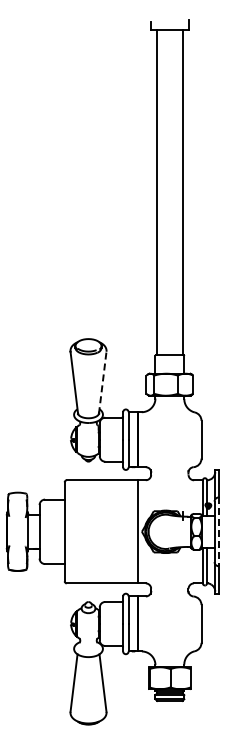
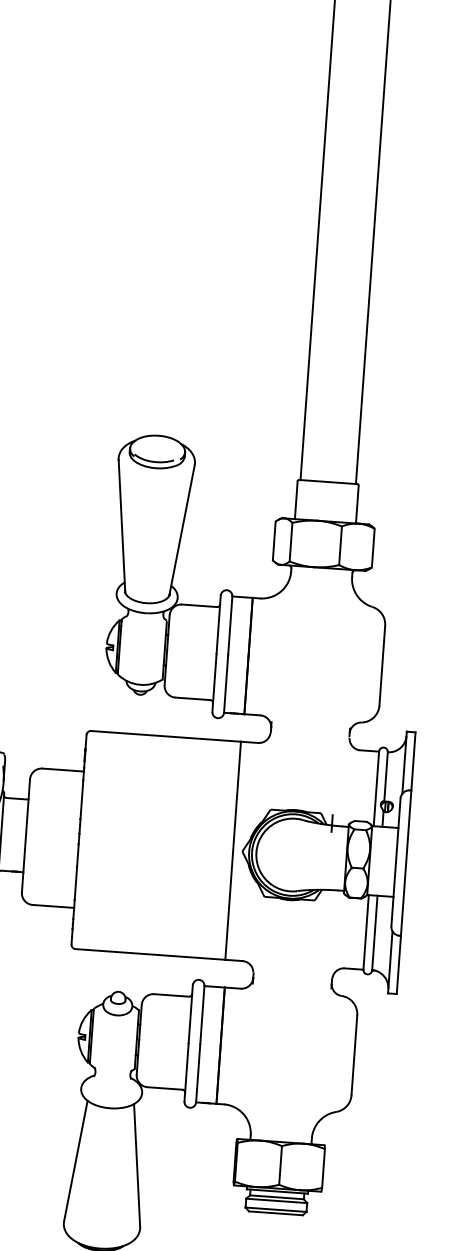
line: (102, 382) -> (181, 529), dashed -> solid
line: (219, 532) -> (406, 864), dashed -> solid

